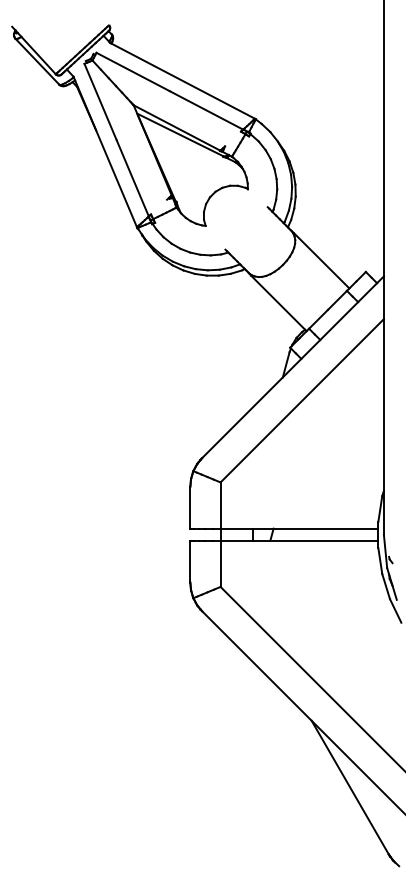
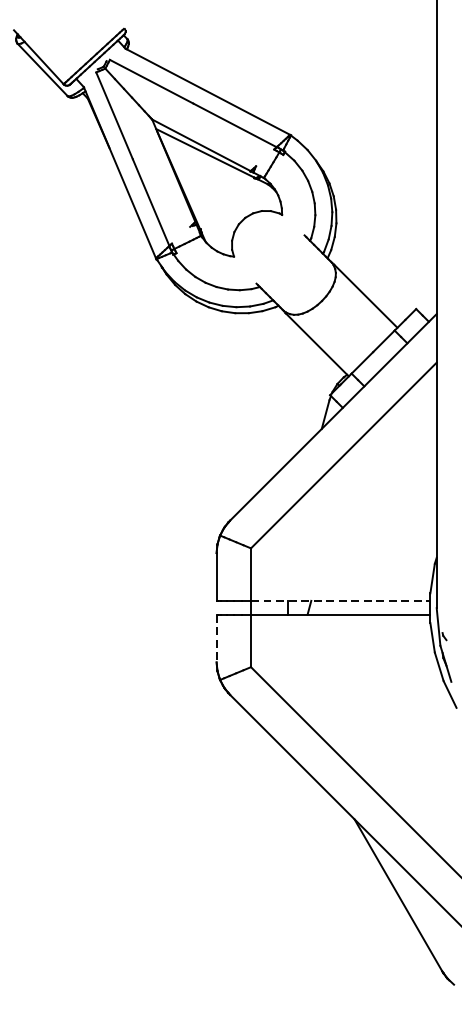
line: (299, 528) -> (340, 600), solid -> dashed
line: (190, 562) -> (216, 639), solid -> dashed

